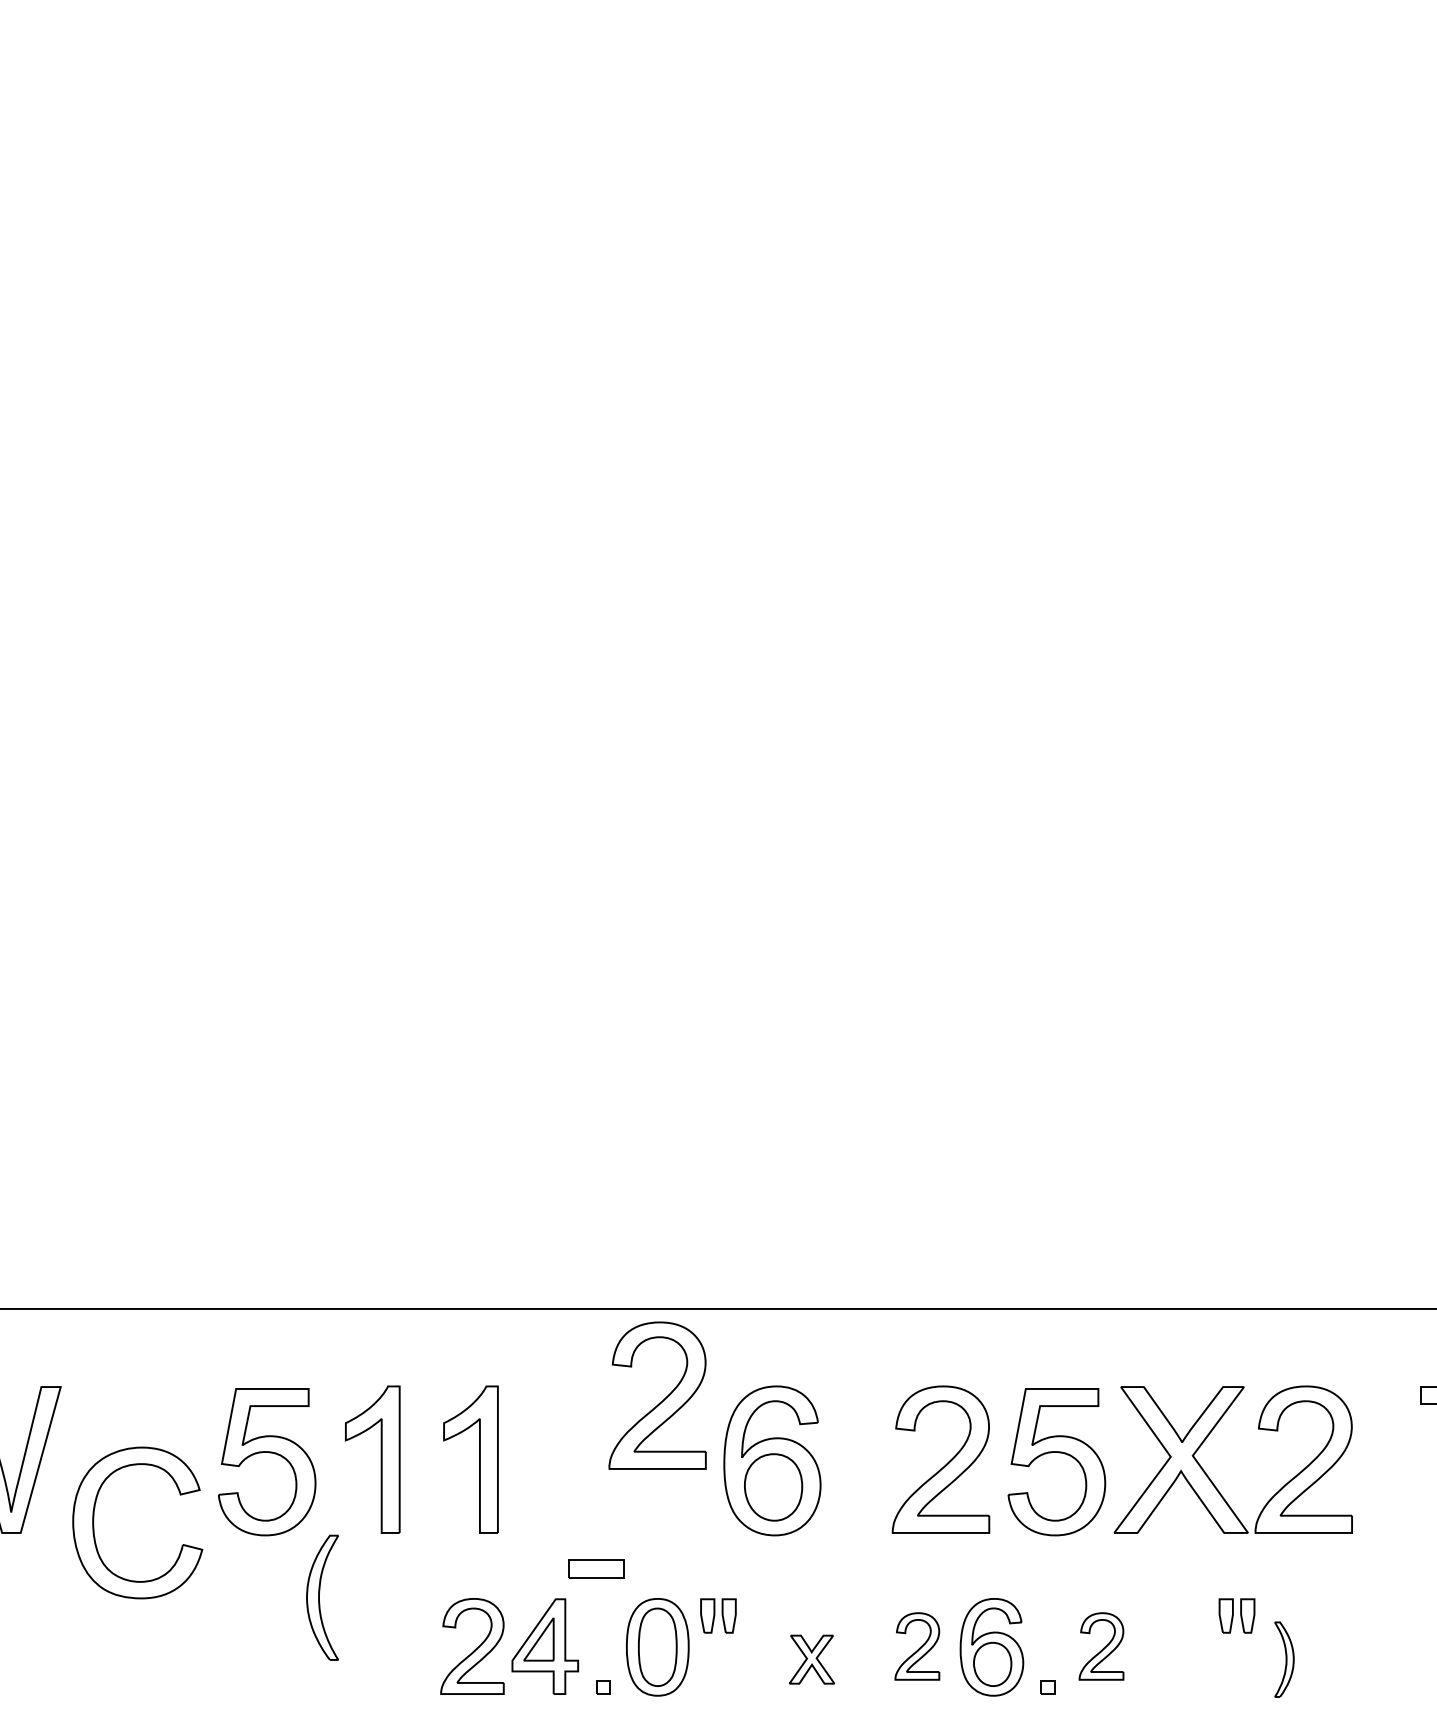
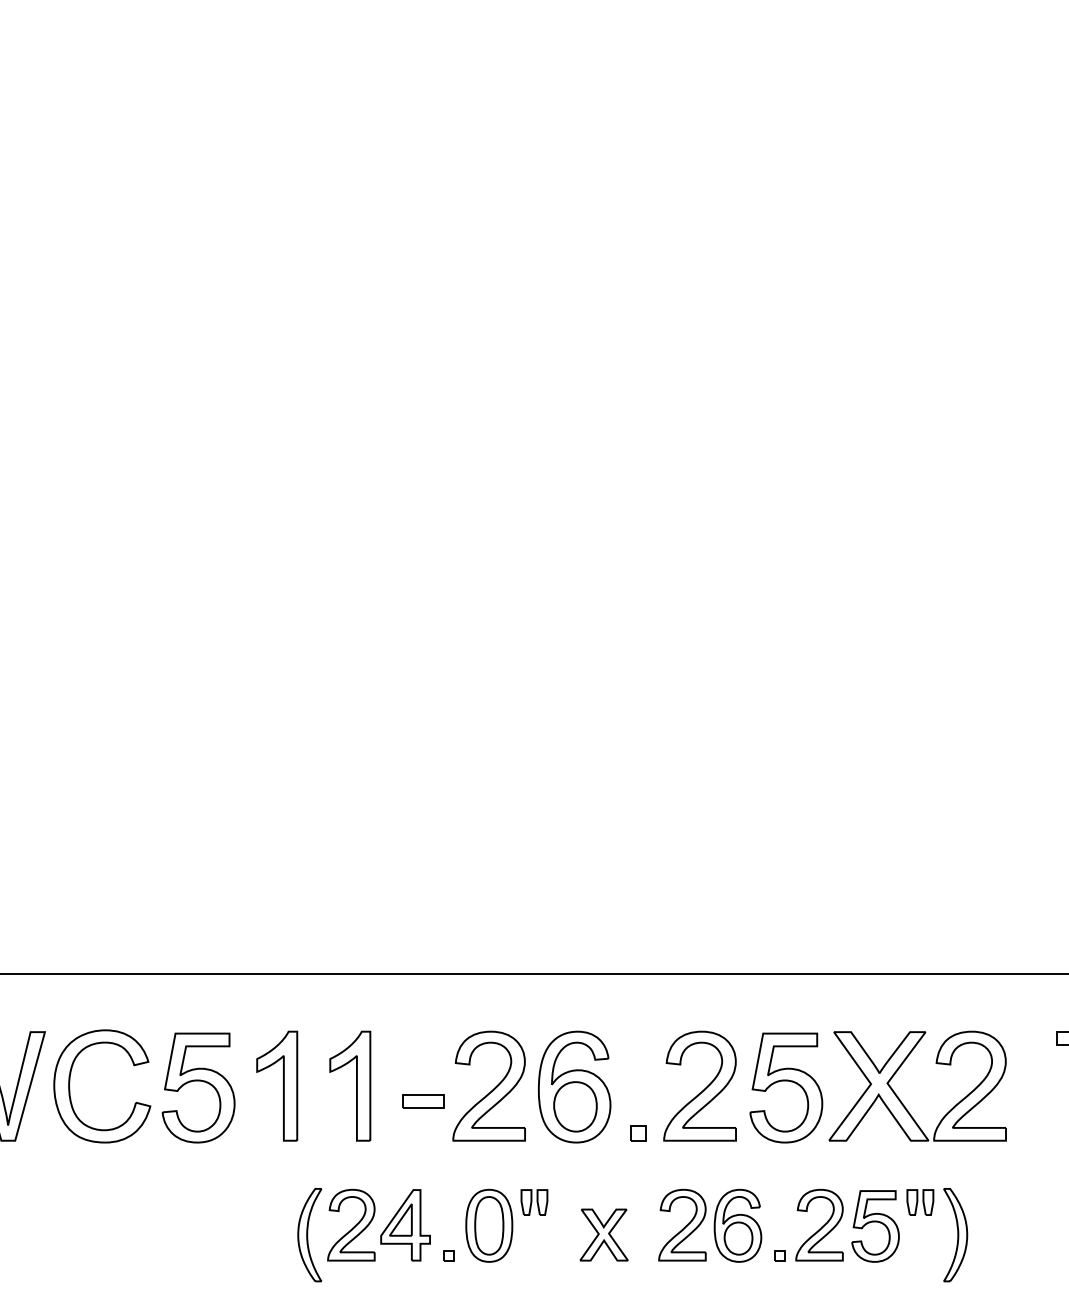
part: (660, 1401) -> (491, 1090), moved
part: (94, 1522) -> (70, 1086), moved
part: (858, 1522) -> (638, 1132), added
part: (596, 1568) -> (423, 1100), moved
part: (322, 1597) -> (309, 1234), moved
part: (917, 1646) -> (682, 1225), size x1.43
part: (1101, 1646) -> (819, 1225), size x1.43
part: (1176, 1647) -> (875, 1225), added
part: (811, 1659) -> (603, 1234), size x1.43
part: (1284, 1659) -> (955, 1234), size x1.67

